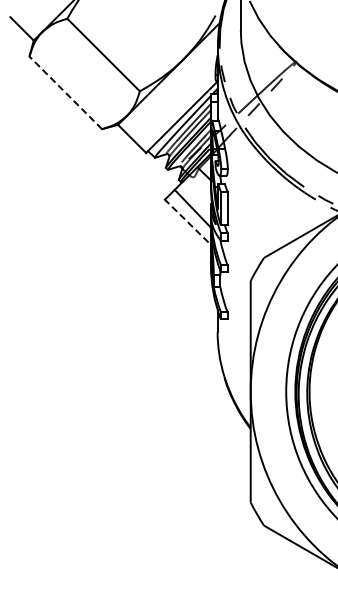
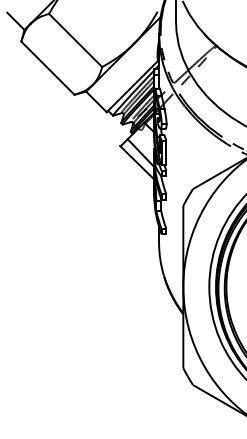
line: (65, 92) -> (47, 67), dashed -> solid
line: (187, 221) -> (137, 162), dashed -> solid

